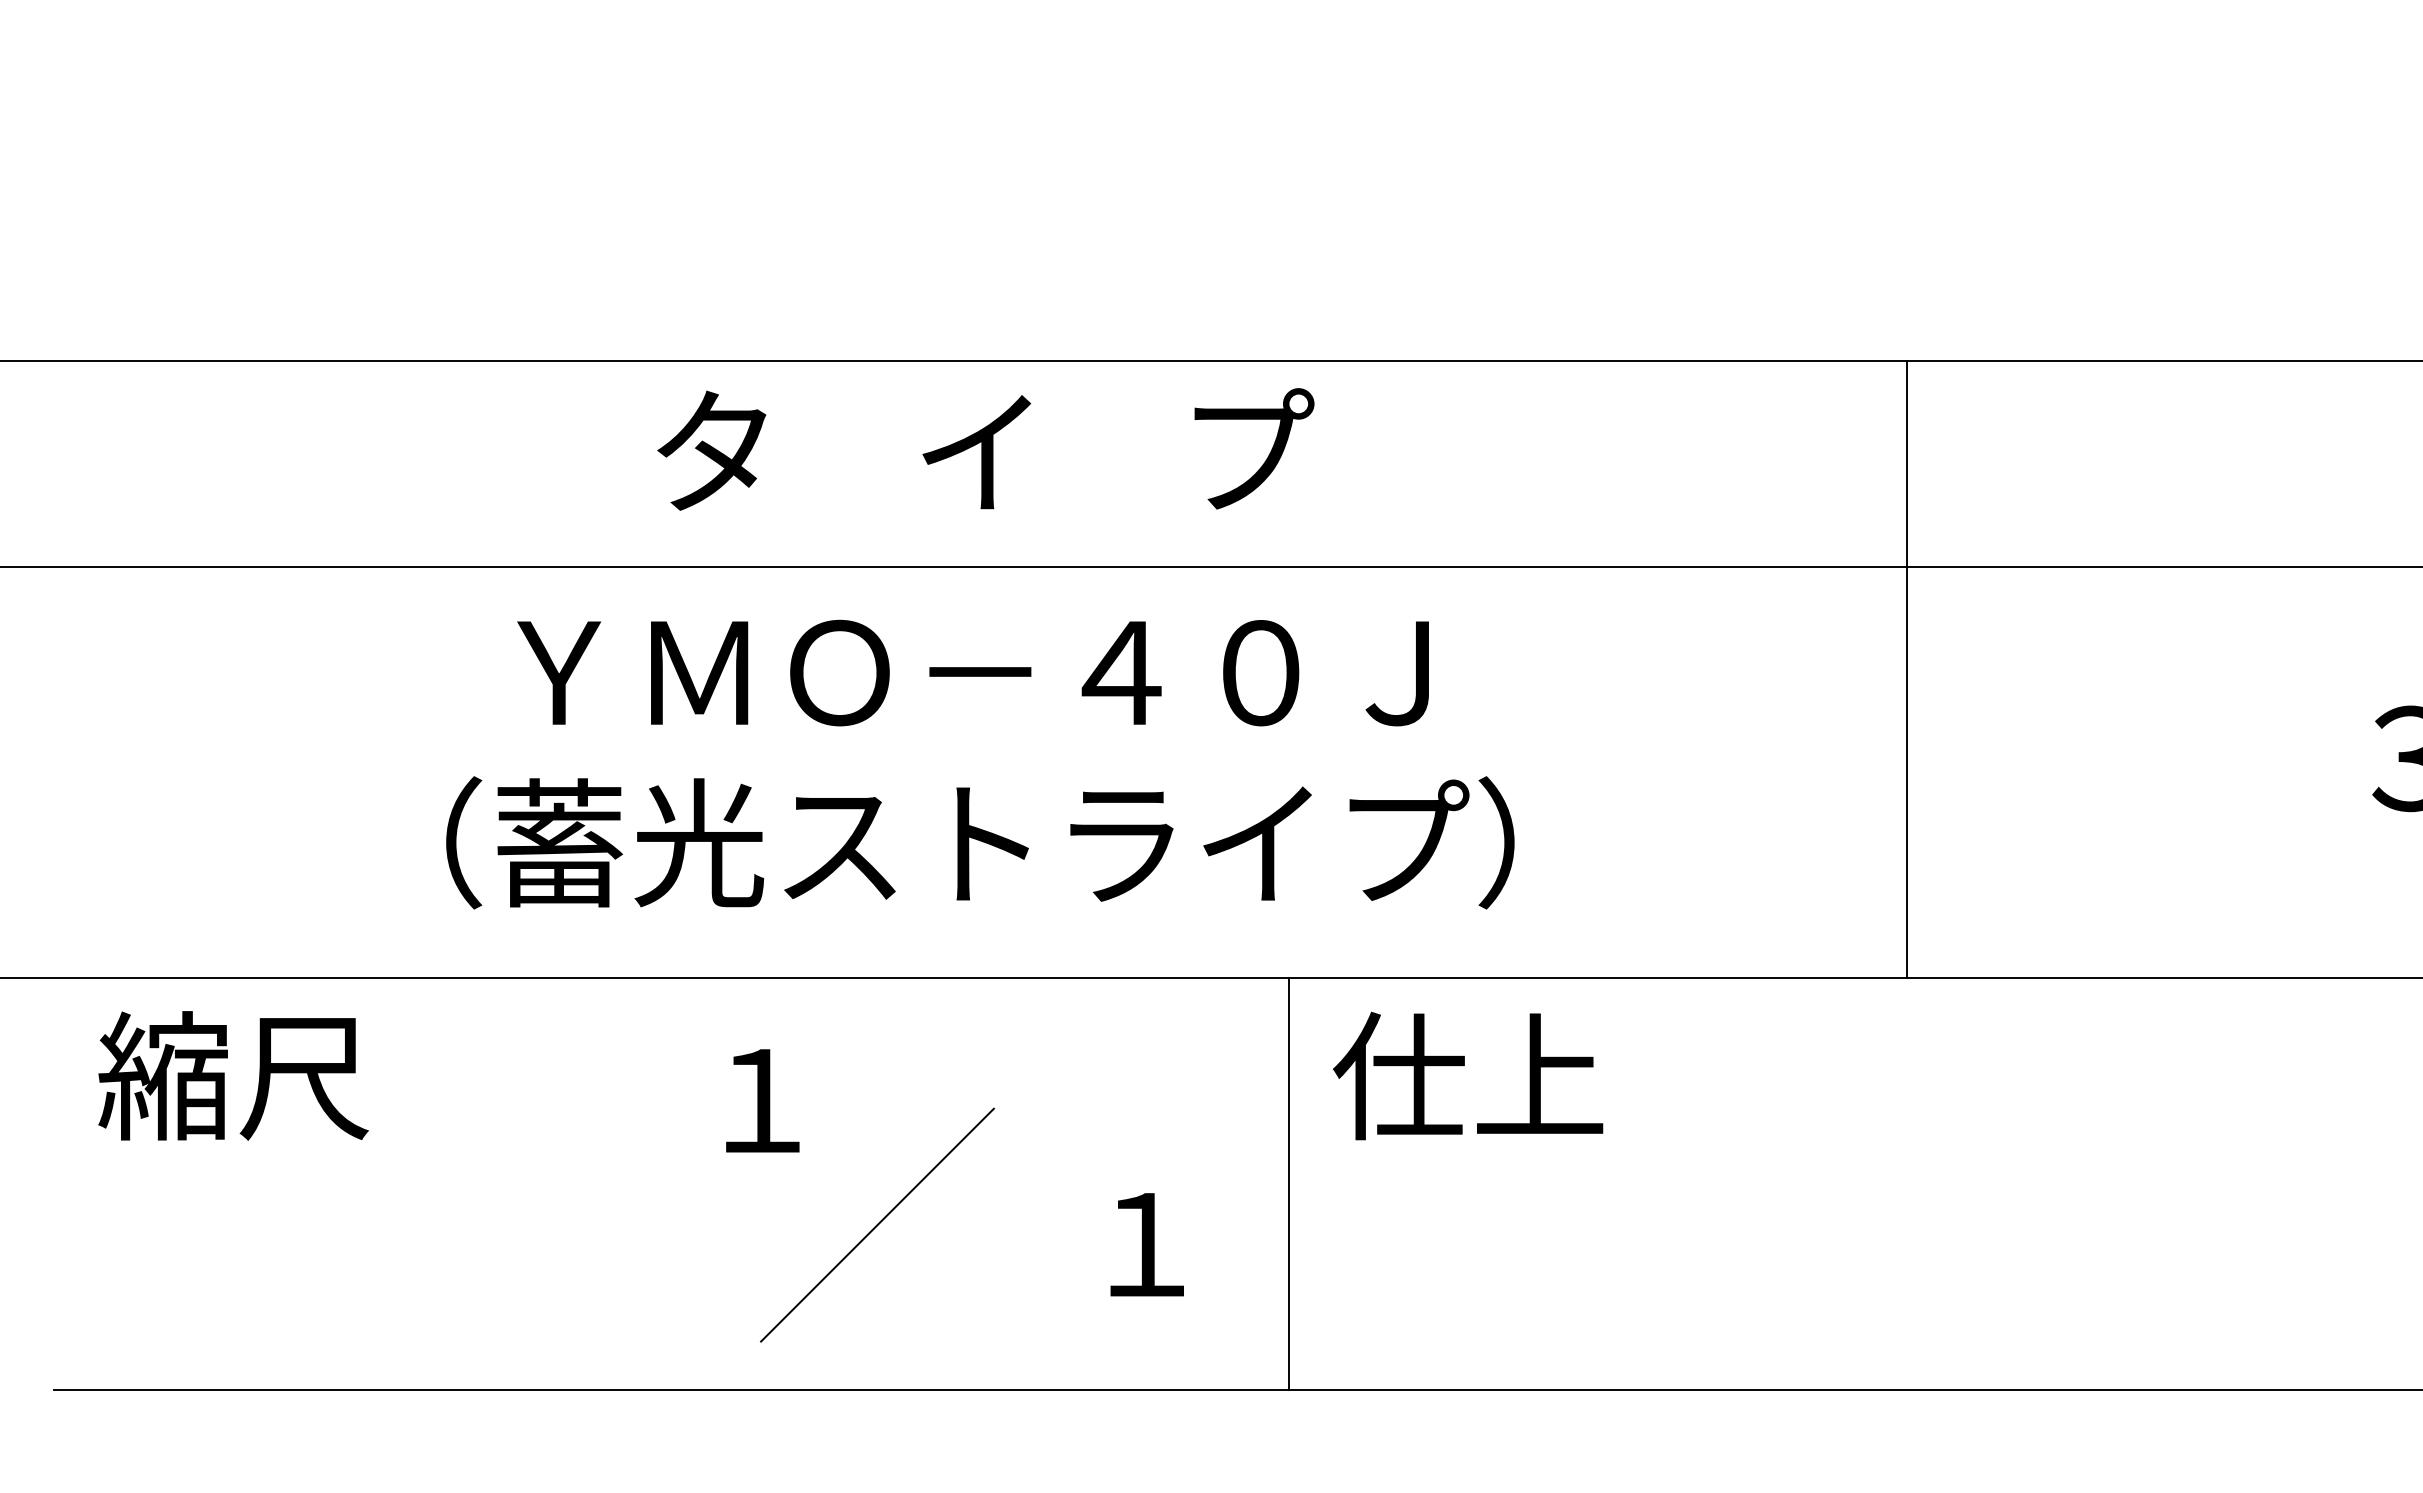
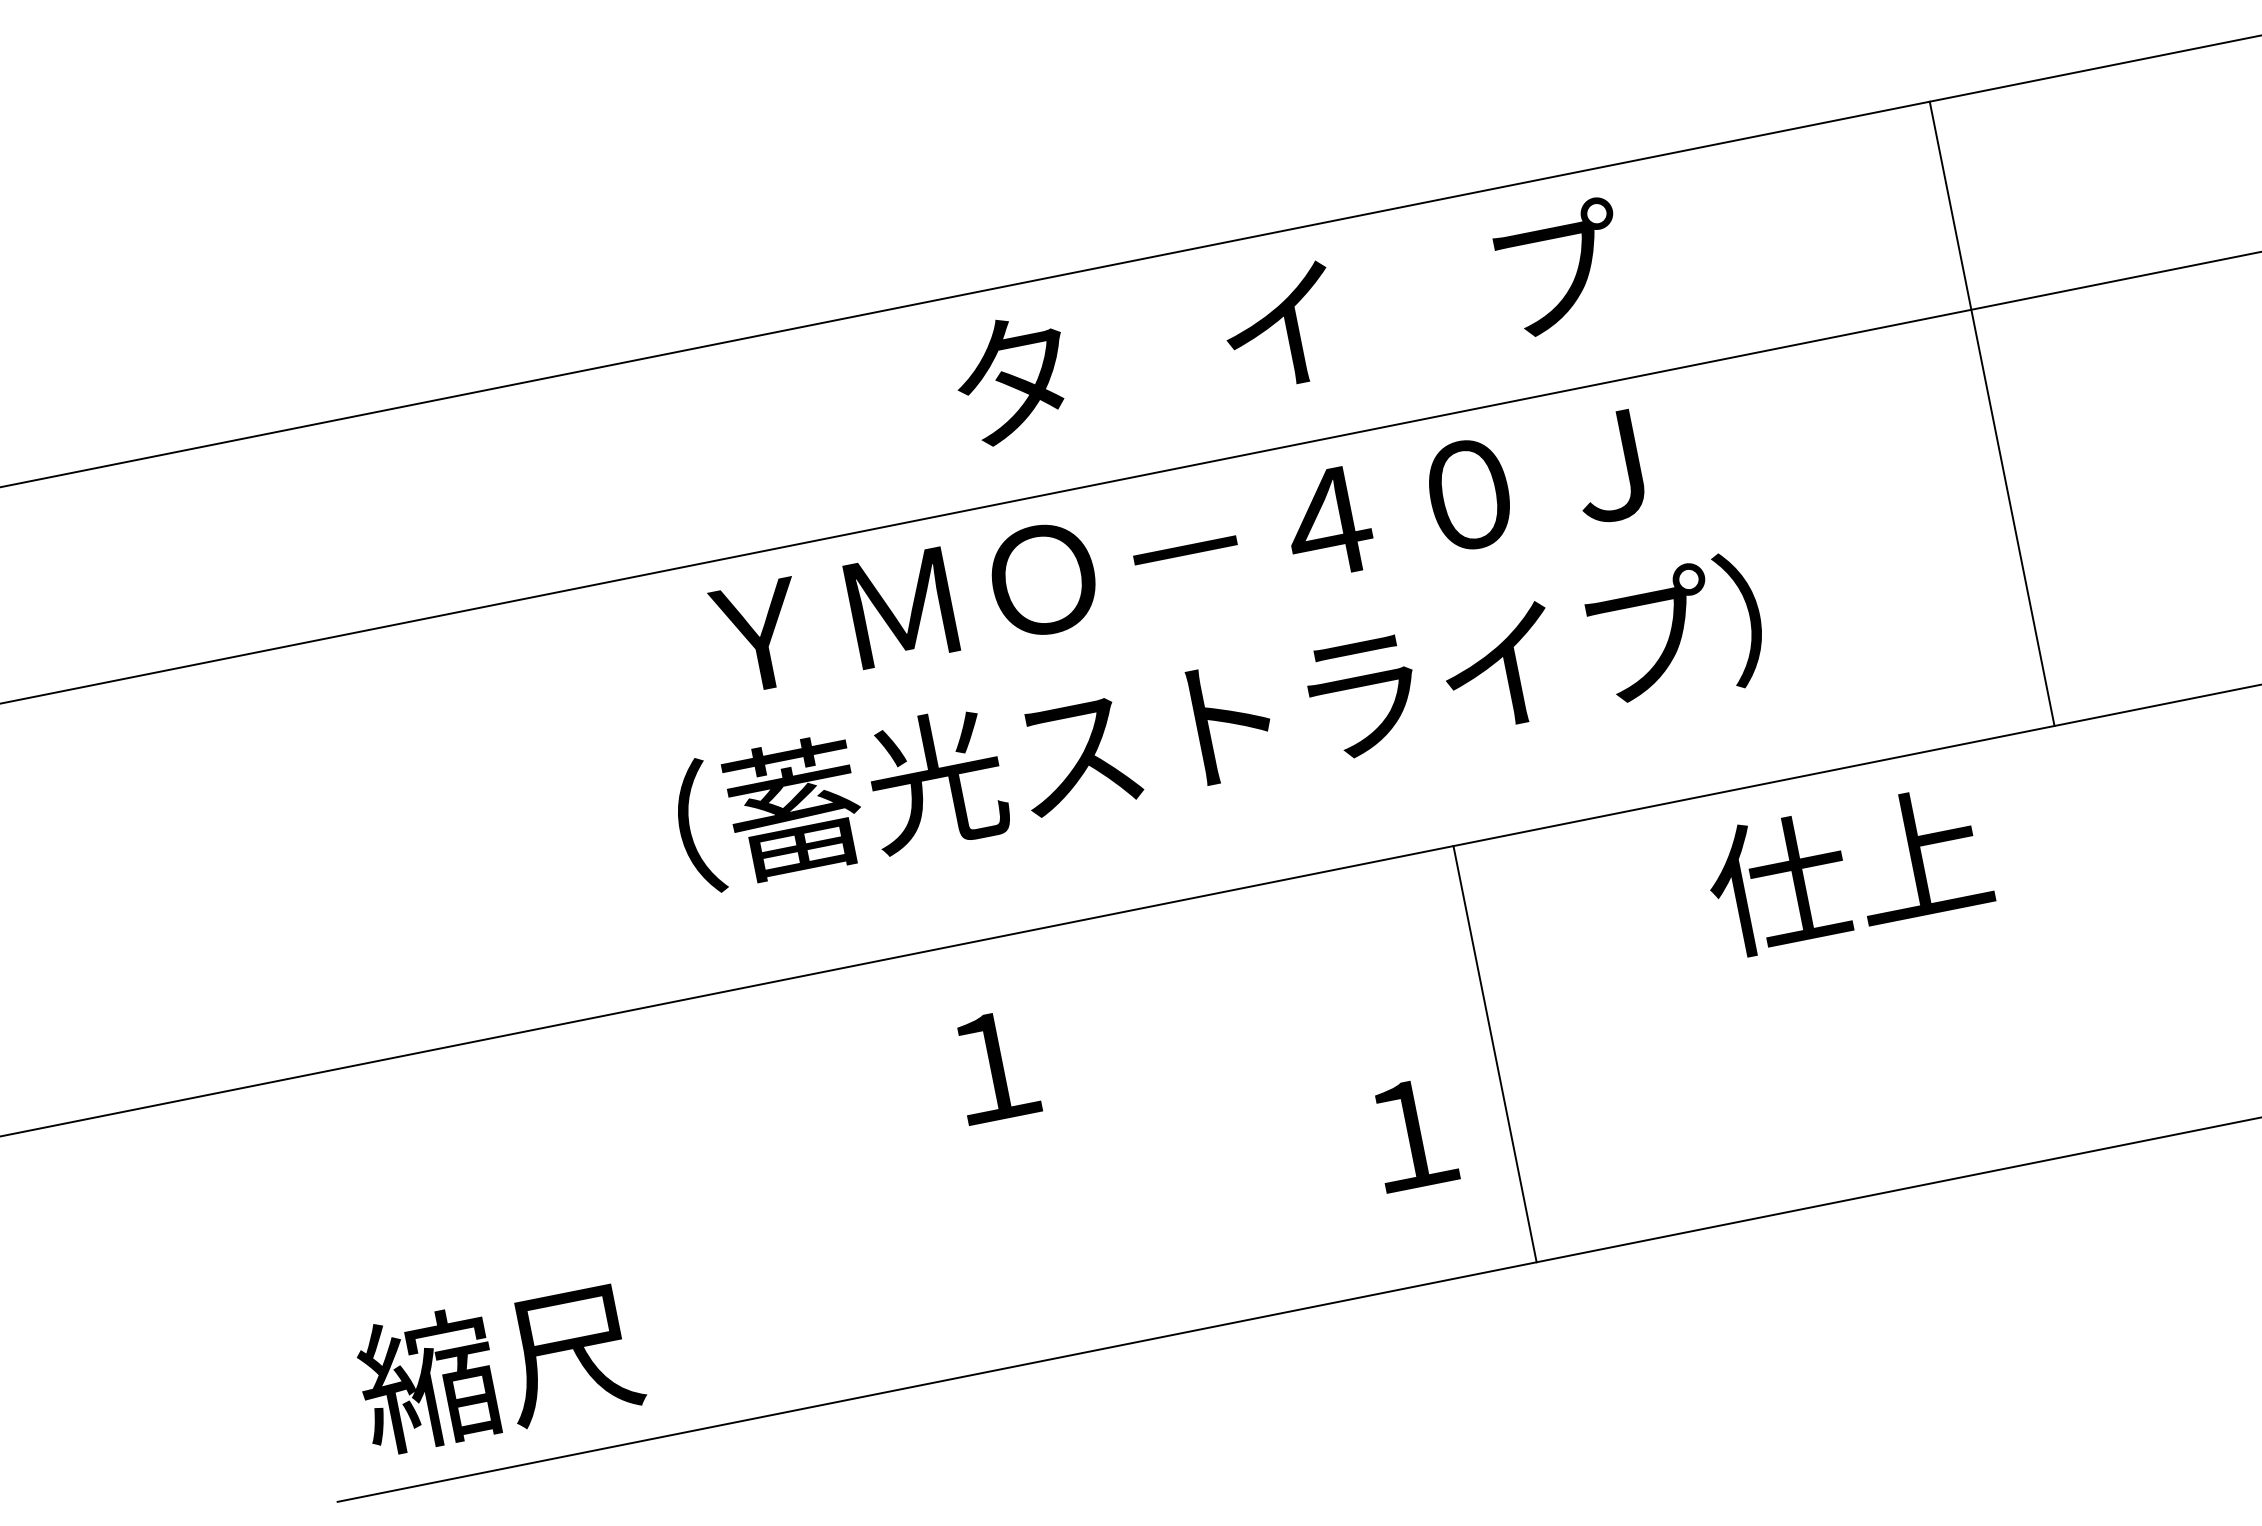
text: (985, 449) -> (1289, 323), moved
line: (1906, 669) -> (1992, 413), moved
text: (980, 764) -> (1204, 643), moved
text: (233, 1075) -> (499, 1366), moved
text: (1468, 1075) -> (1848, 869), moved
line: (1289, 1183) -> (1495, 1053), moved
line: (877, 1224) -> (1136, 1168), removed

